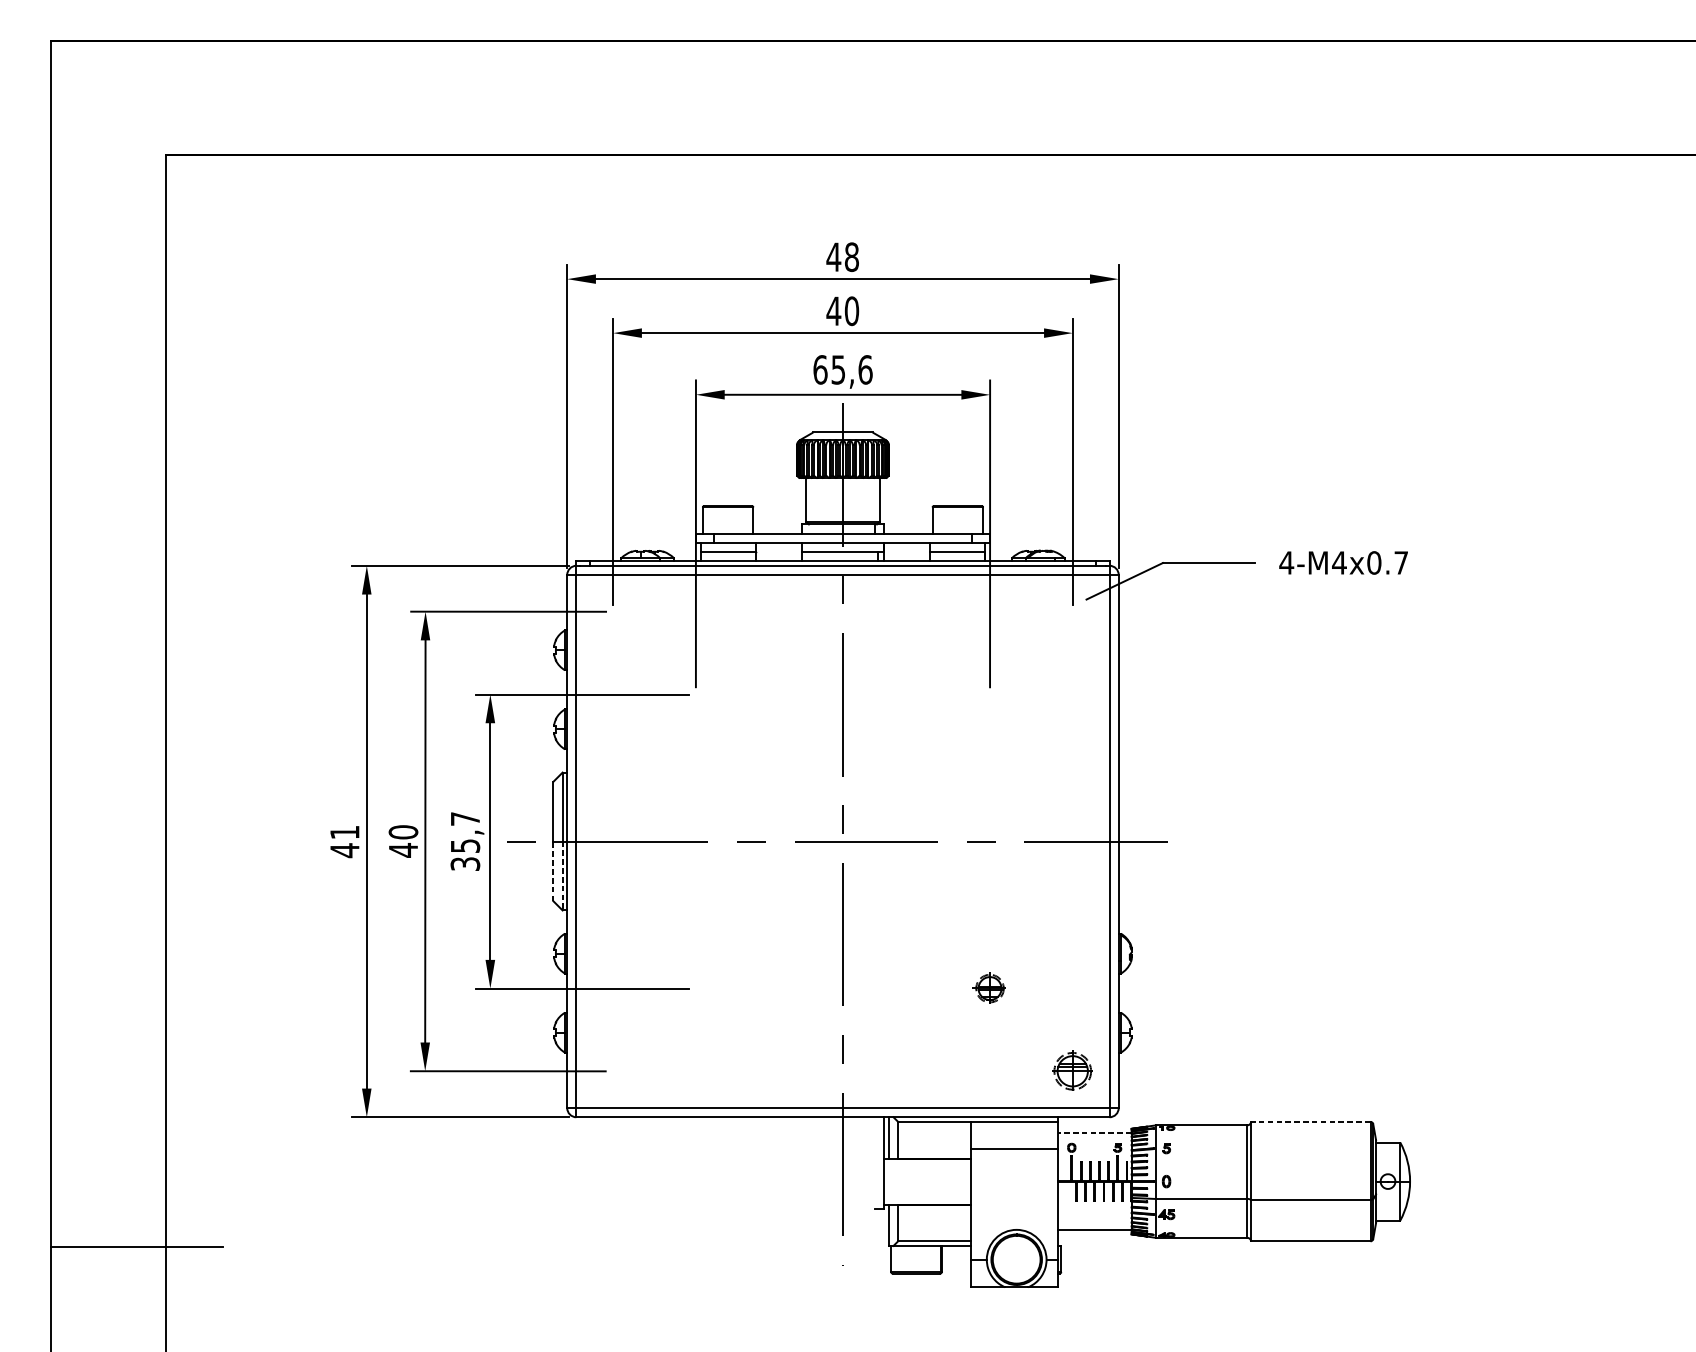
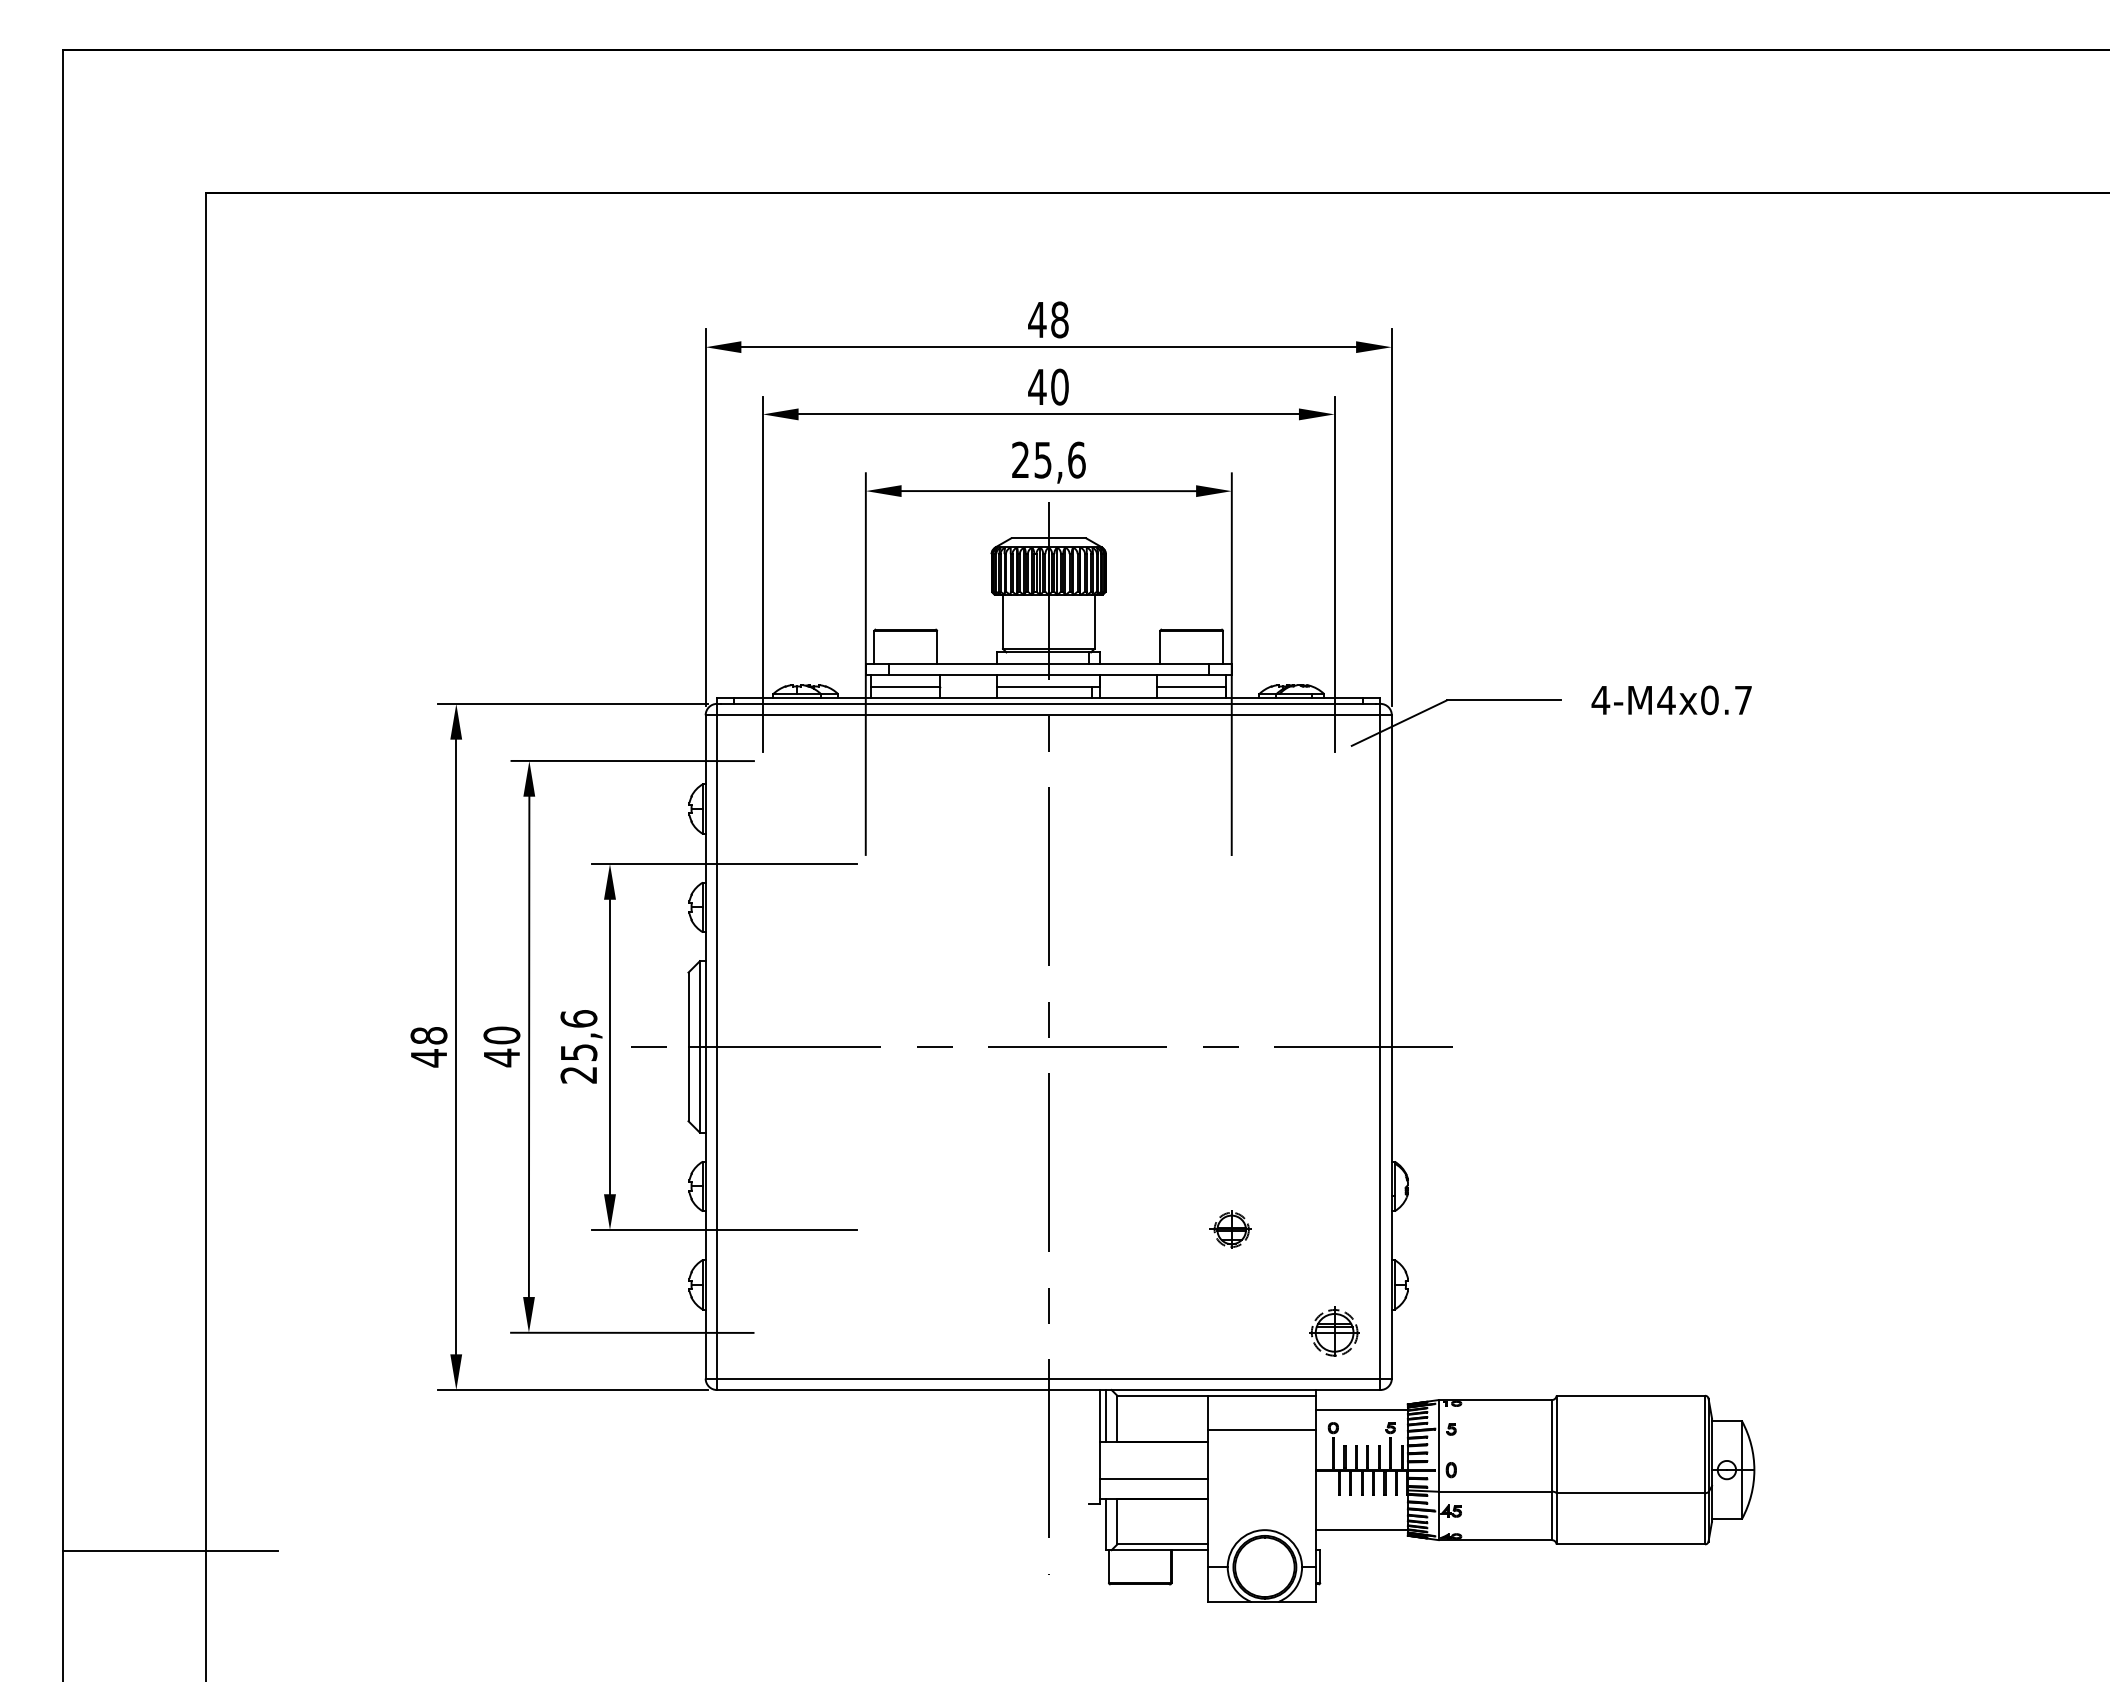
text: (820, 369) -> (1020, 459), 65,6 -> 25,6
text: (344, 832) -> (428, 1035), 41 -> 48
text: (465, 841) -> (578, 1046), 35,7 -> 25,6
line: (553, 870) -> (688, 1083), dashed -> solid
line: (562, 875) -> (699, 1089), dashed -> solid
line: (1310, 1121) -> (1630, 1395), dashed -> solid
line: (1095, 1133) -> (1362, 1410), dashed -> solid
line: (927, 1188) -> (1153, 1478), added

